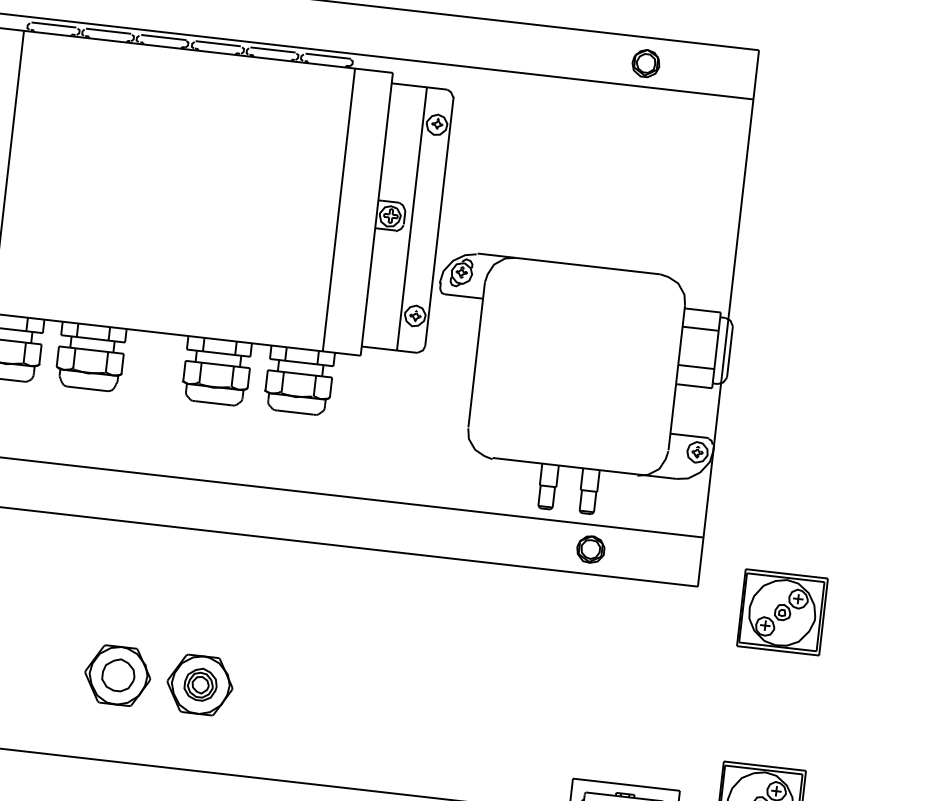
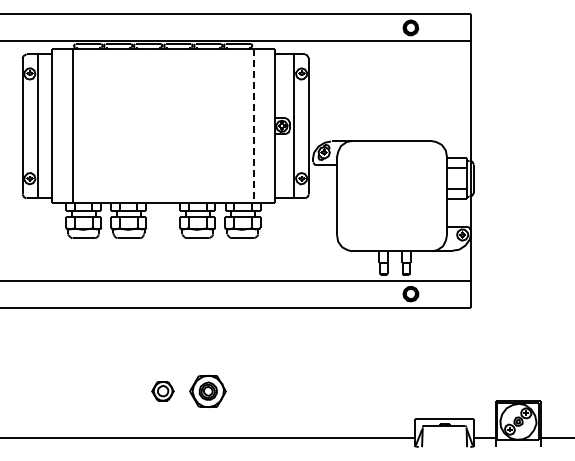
line: (338, 210) -> (253, 126), solid -> dashed
part: (782, 610) -> (518, 315), removed
part: (117, 673) -> (162, 390), size x0.6

